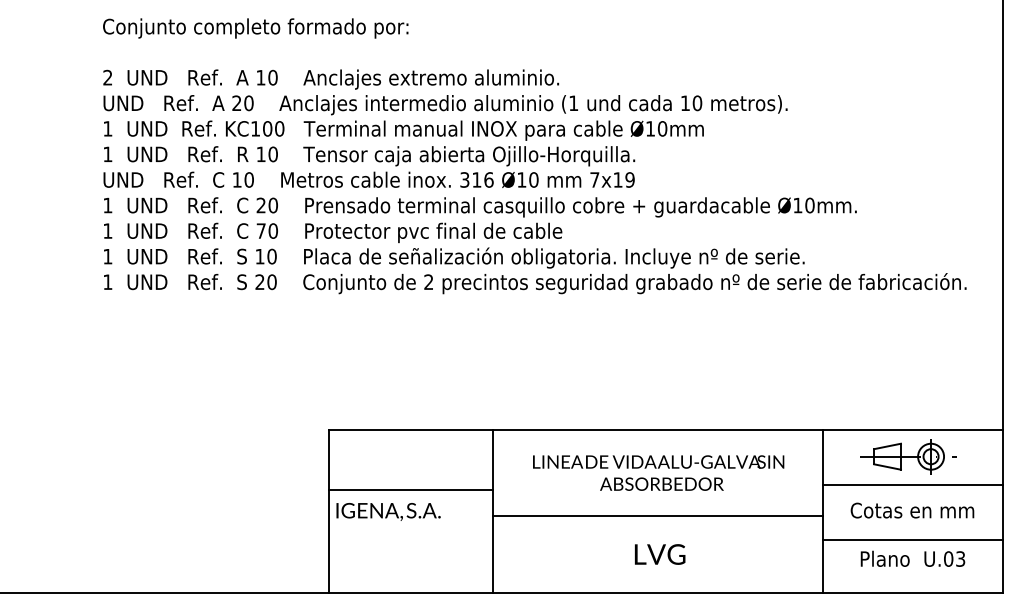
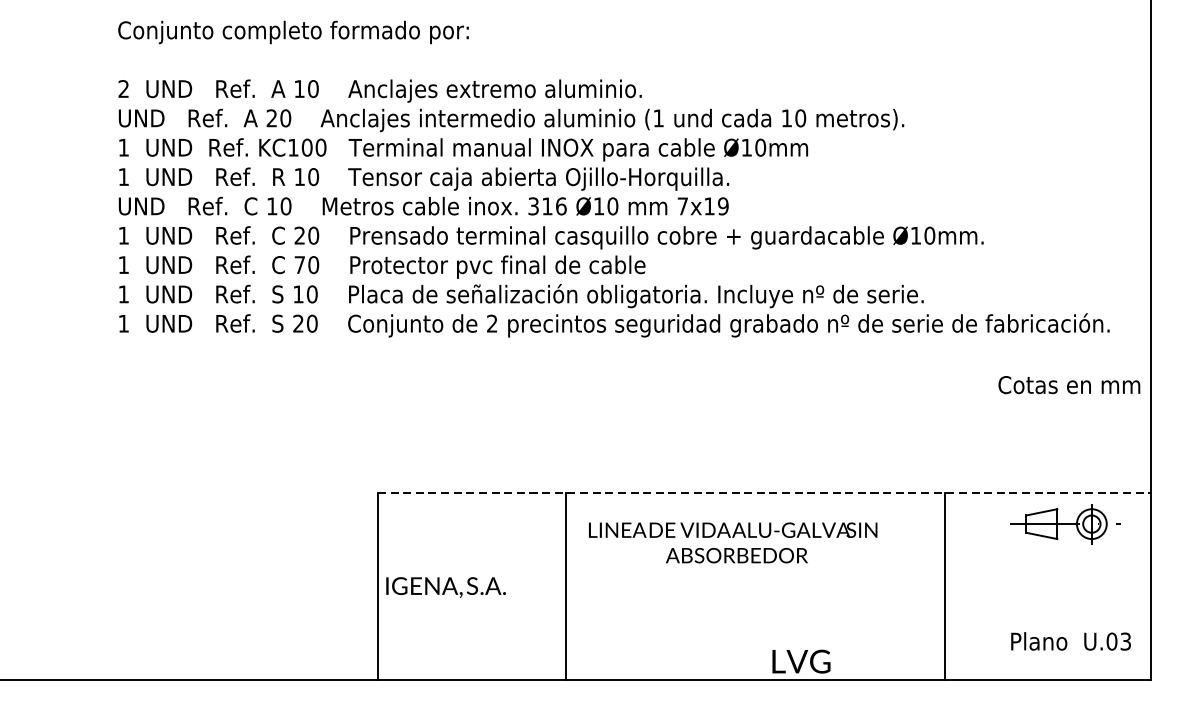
line: (666, 429) -> (765, 492), solid -> dashed
part: (908, 456) -> (1065, 523), moved
text: (658, 472) -> (732, 542), moved
line: (912, 485) -> (1047, 557), removed
line: (410, 490) -> (471, 562), removed
text: (912, 510) -> (1069, 384), moved
line: (657, 516) -> (754, 592), removed
line: (912, 539) -> (1047, 619), removed
text: (660, 554) -> (801, 661), moved
text: (912, 558) -> (1070, 640), moved

